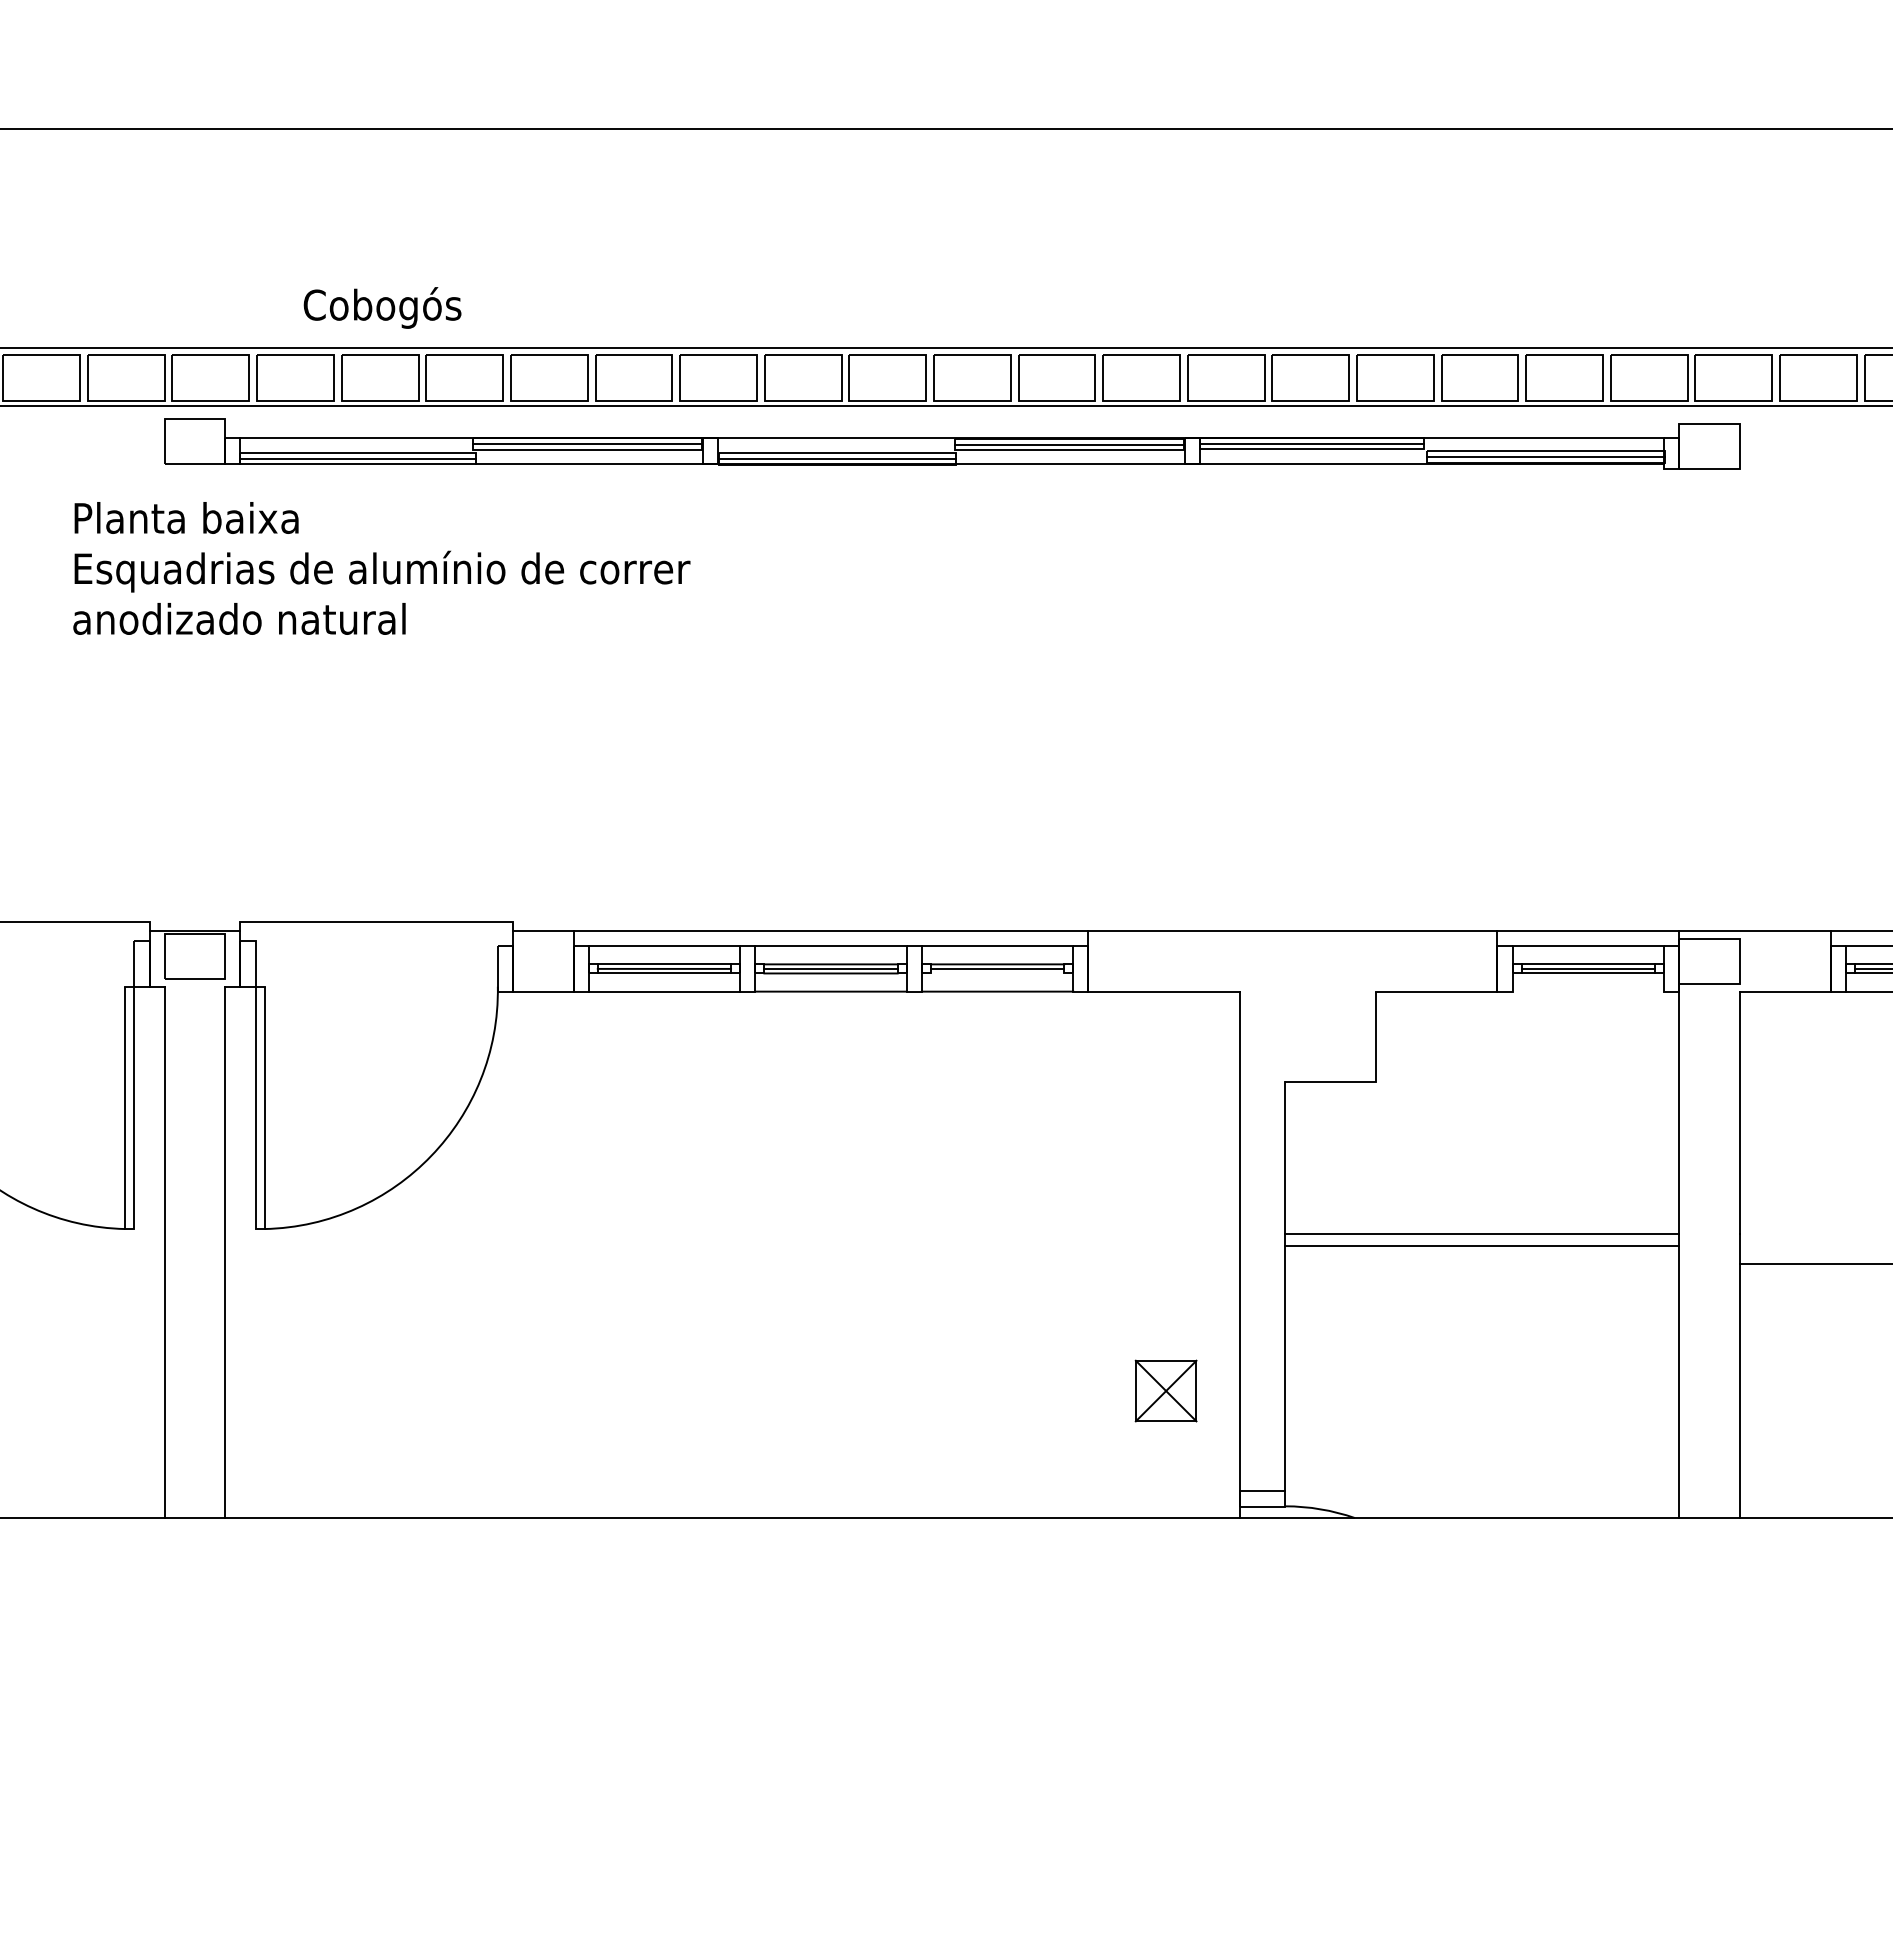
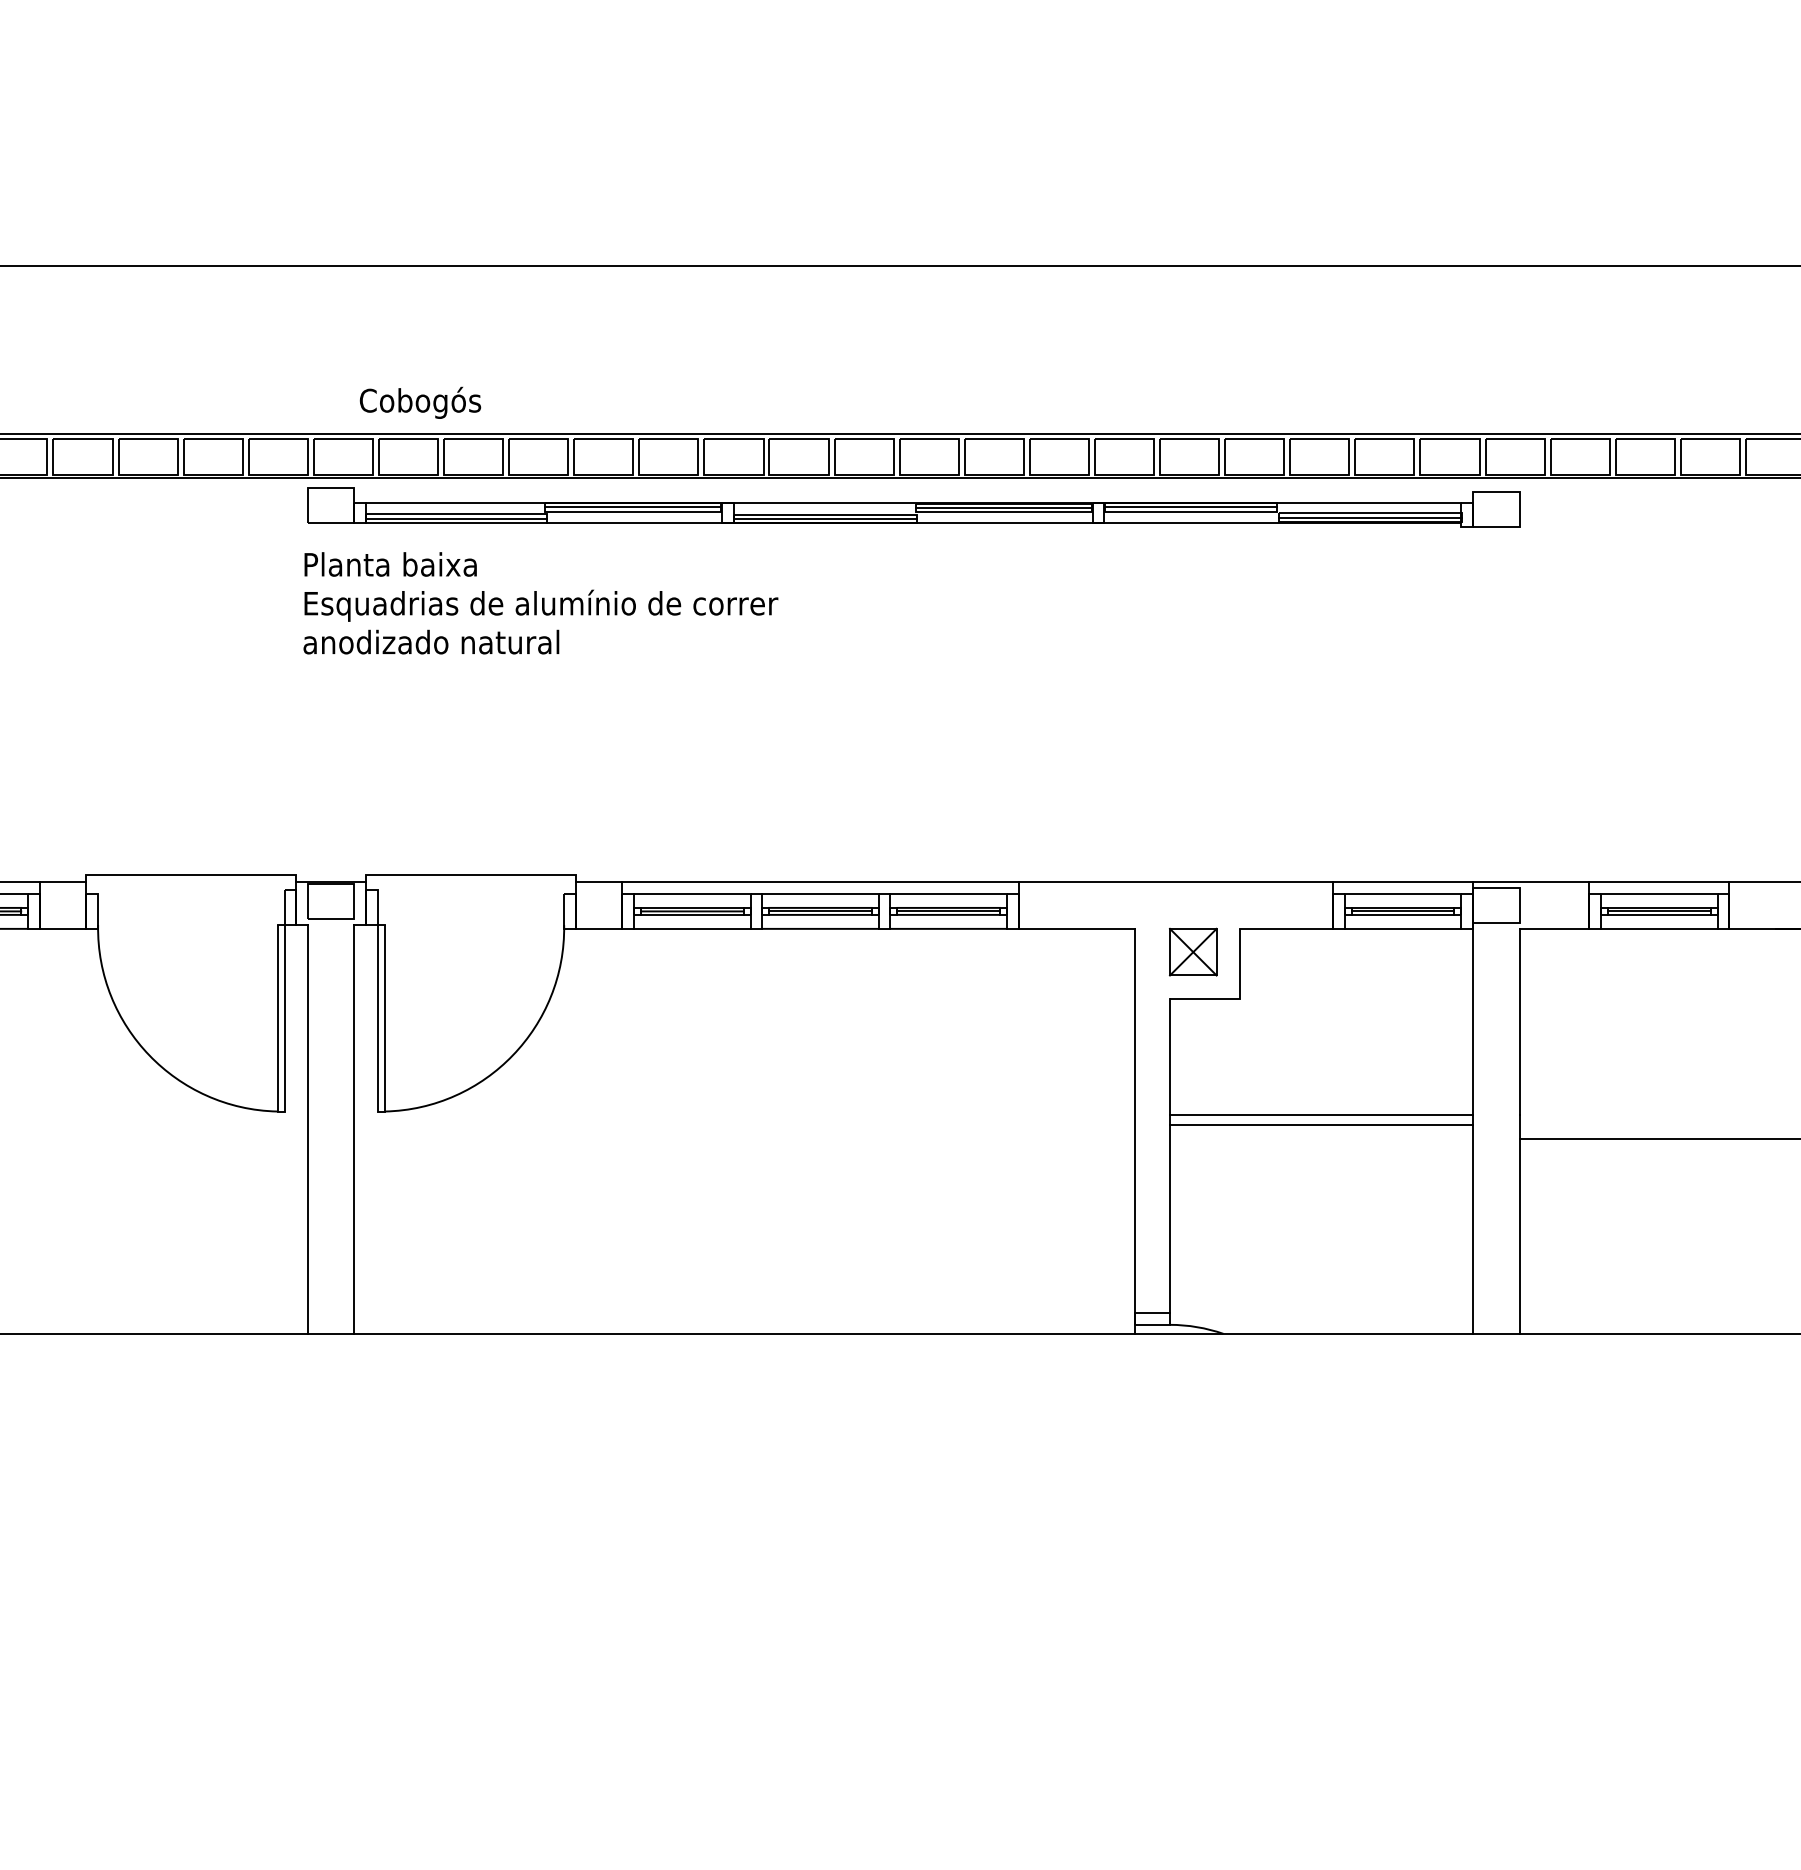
text: (382, 307) -> (420, 402), moved
text: (381, 568) -> (540, 603), moved
line: (997, 972) -> (948, 914), added
line: (1587, 991) -> (1402, 928), added
part: (1166, 1390) -> (1193, 951), moved

